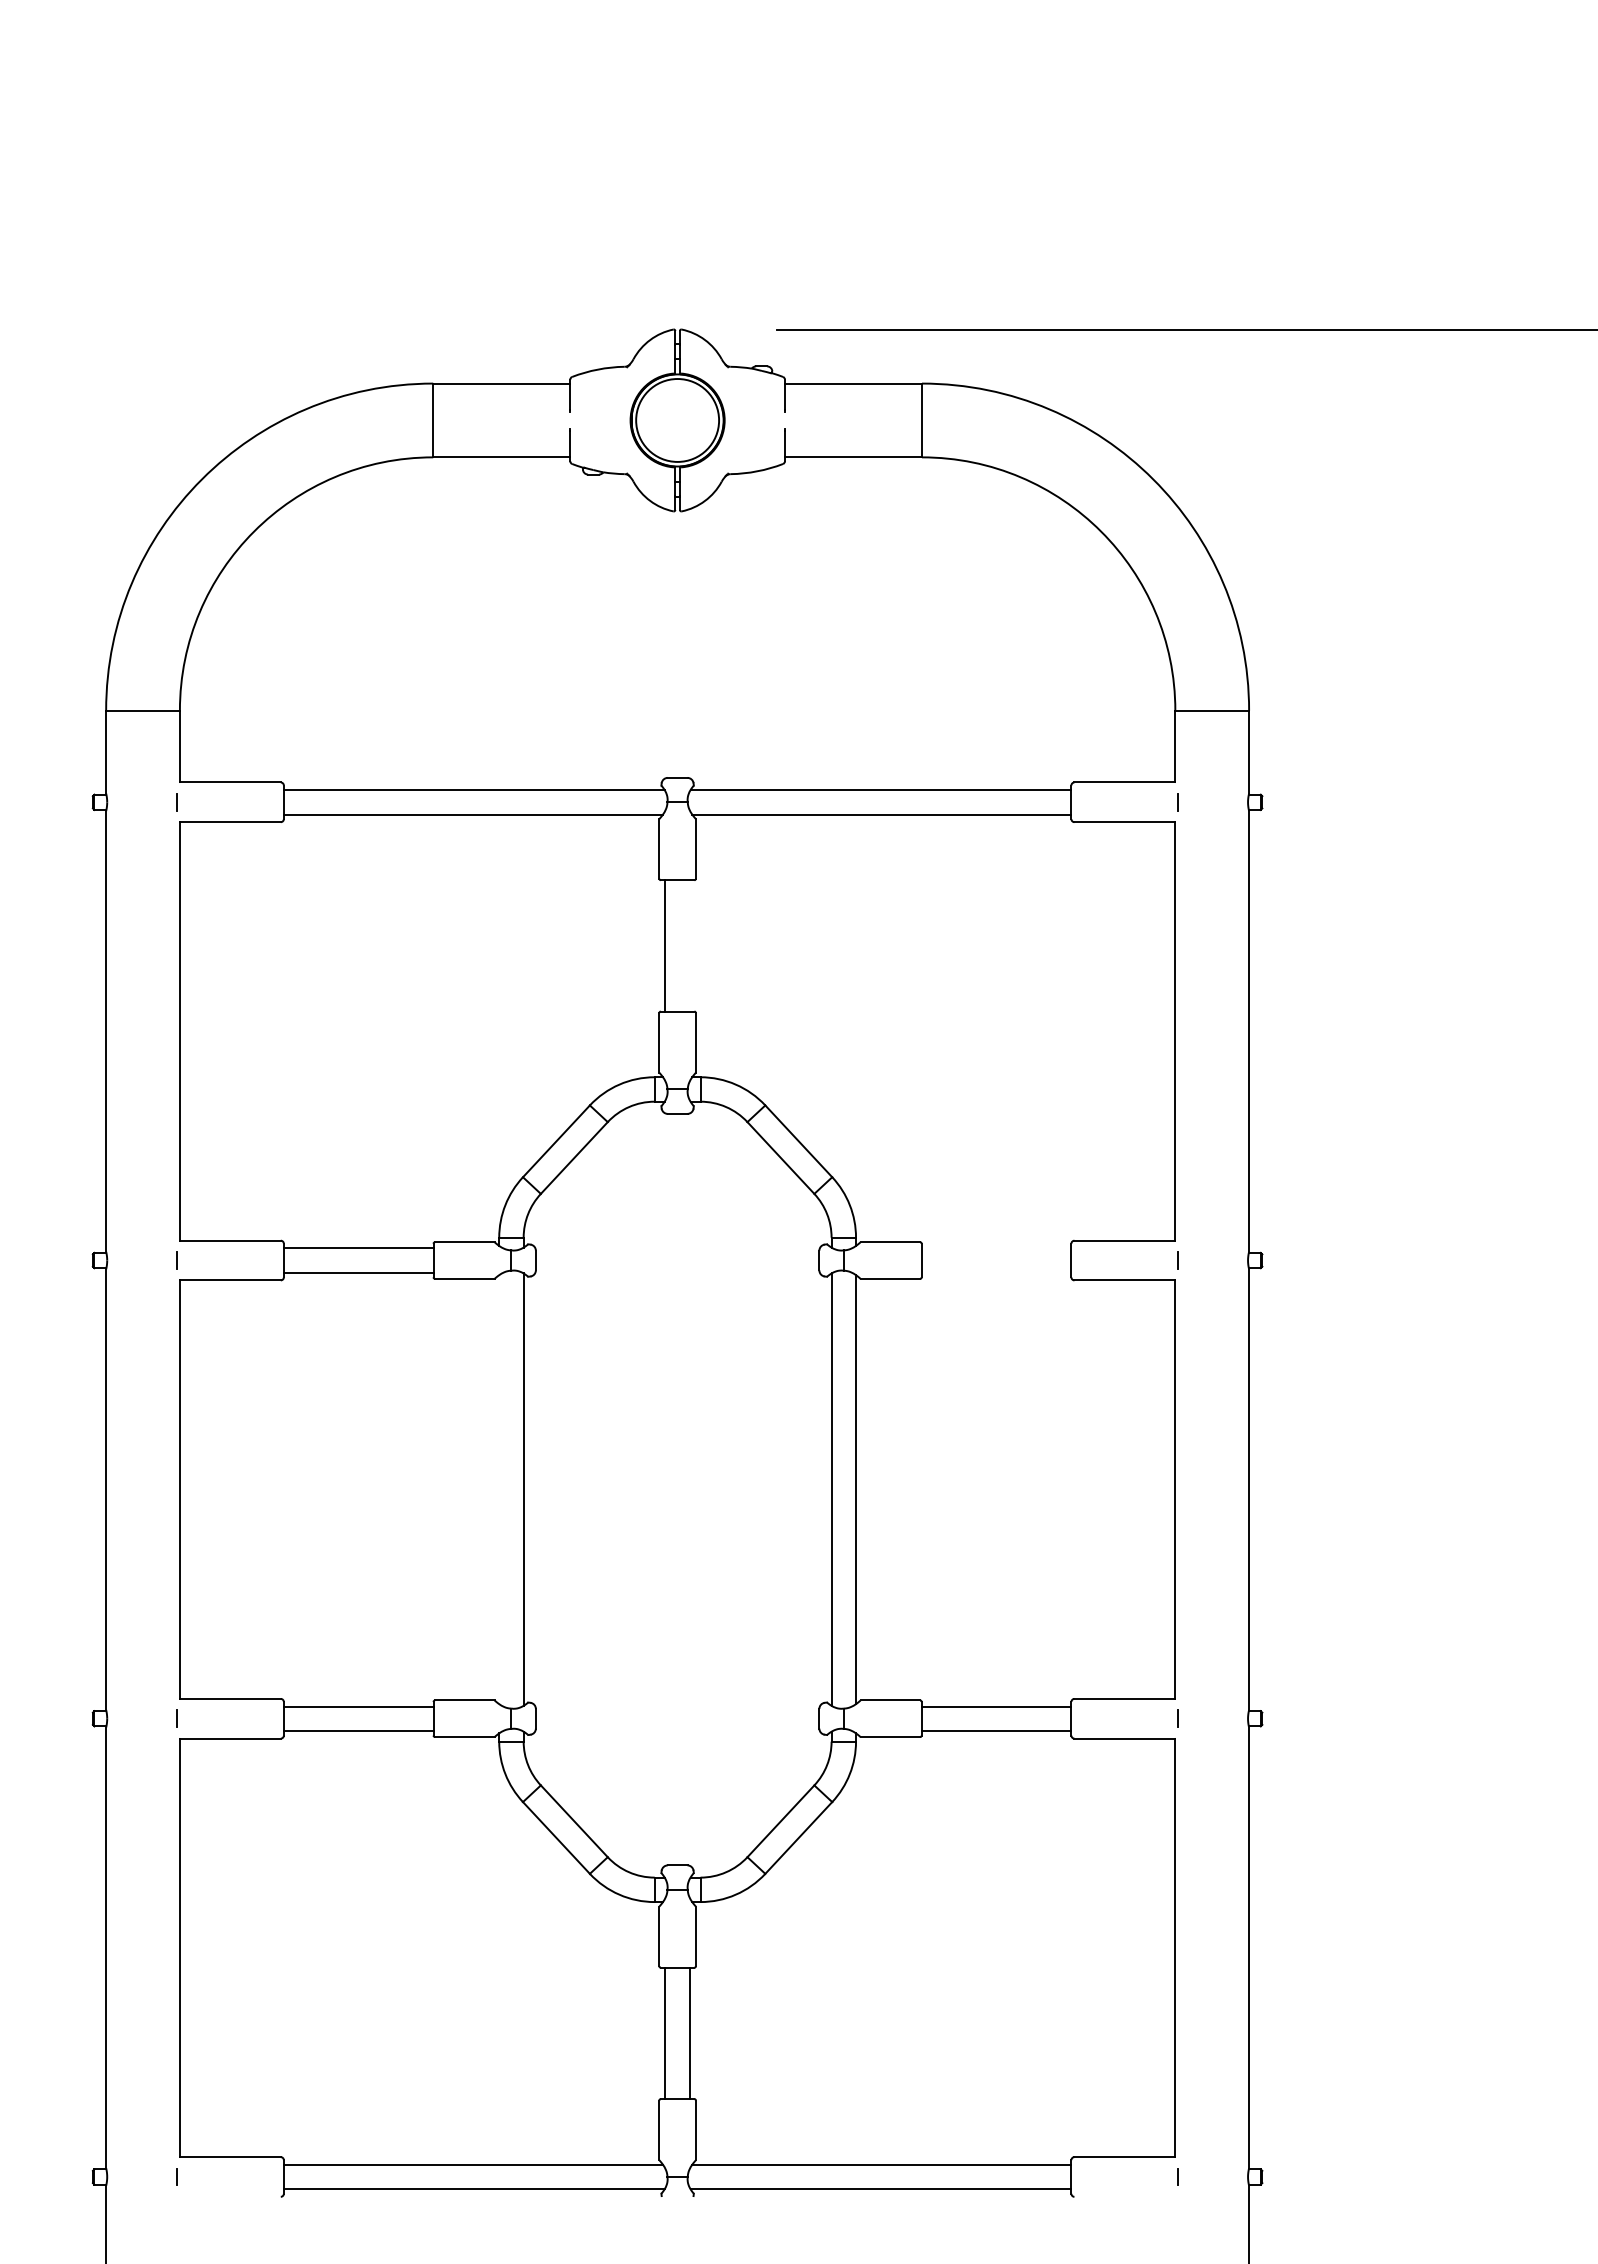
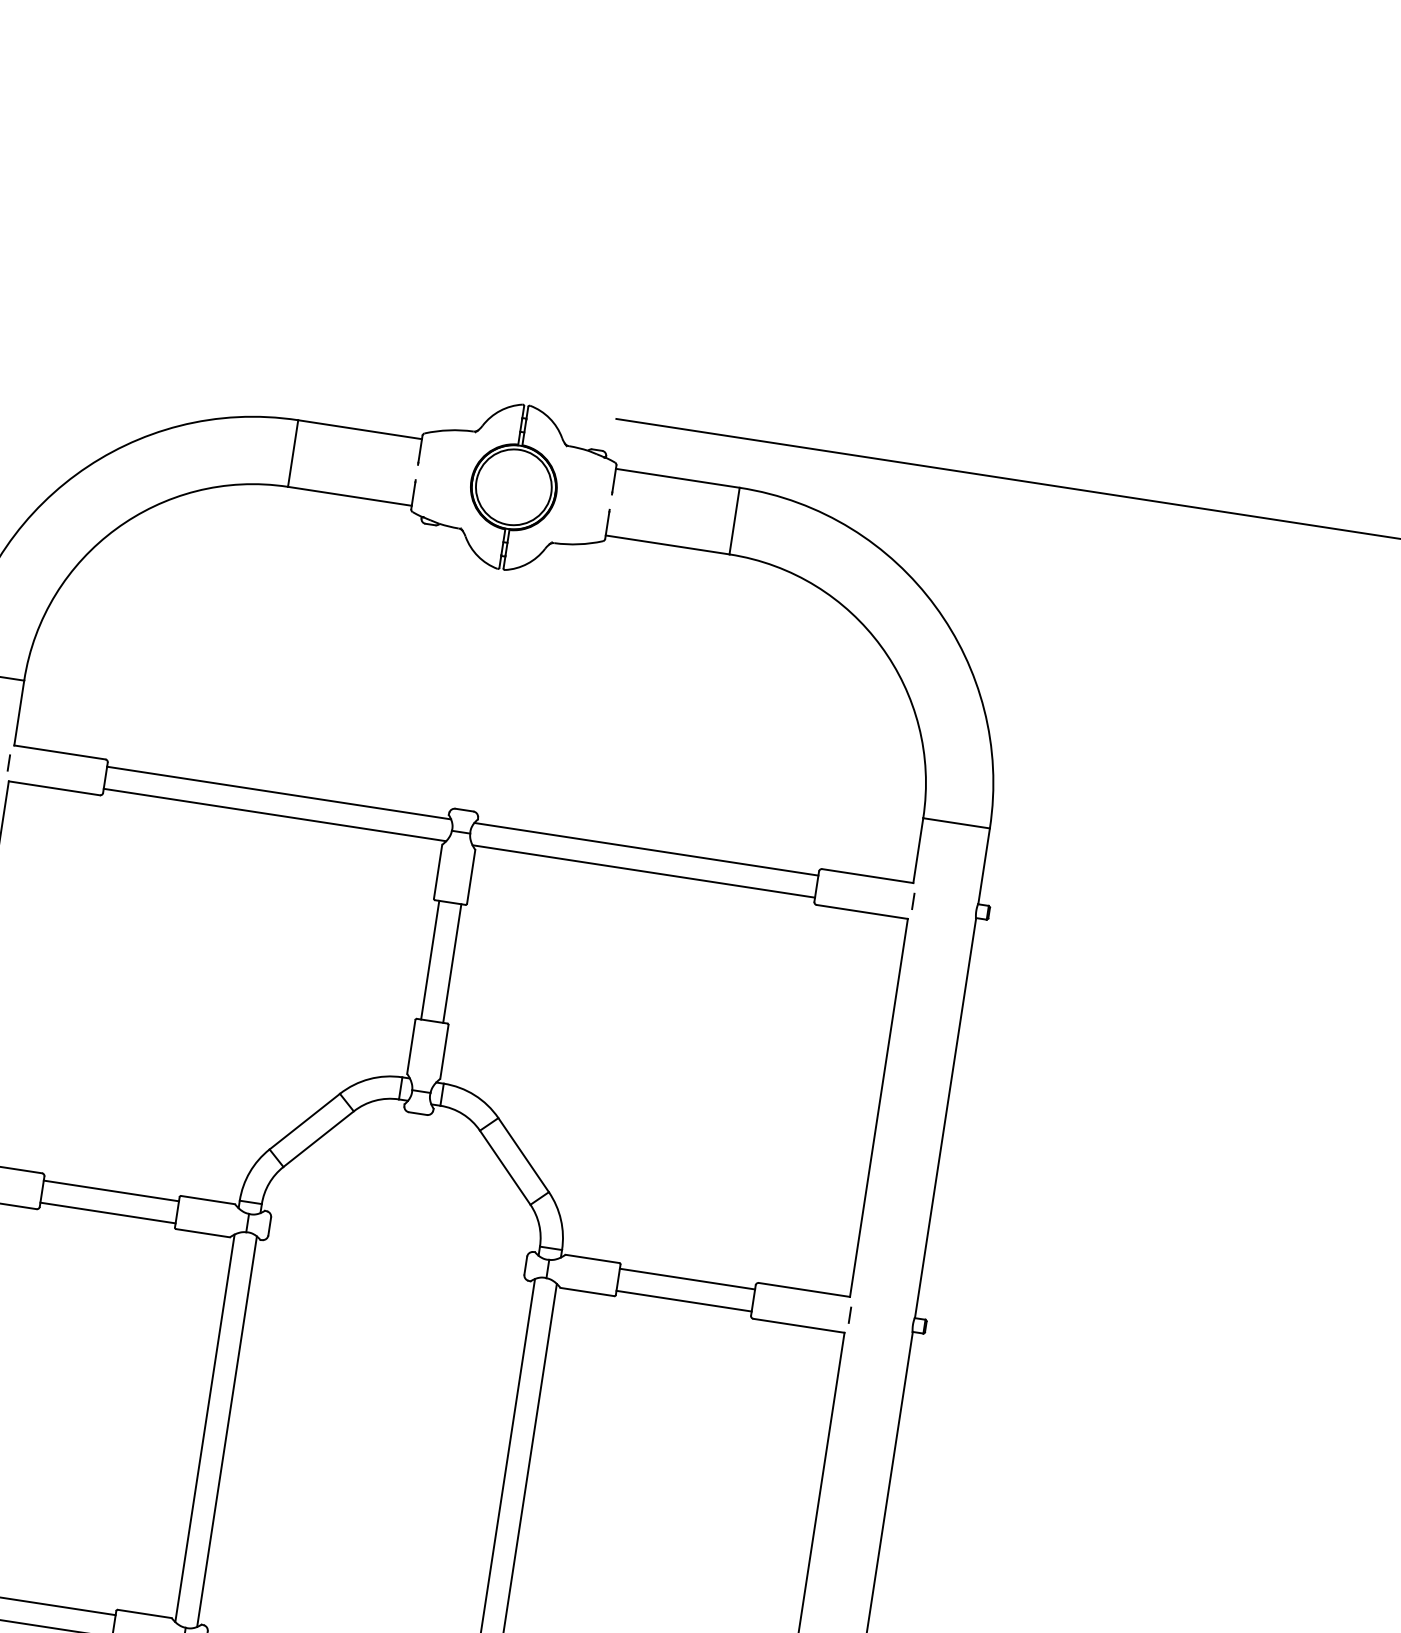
line: (689, 945) -> (452, 963), added
line: (996, 1248) -> (687, 1279), added
line: (996, 1272) -> (684, 1300), added
line: (499, 1489) -> (205, 1428), added

